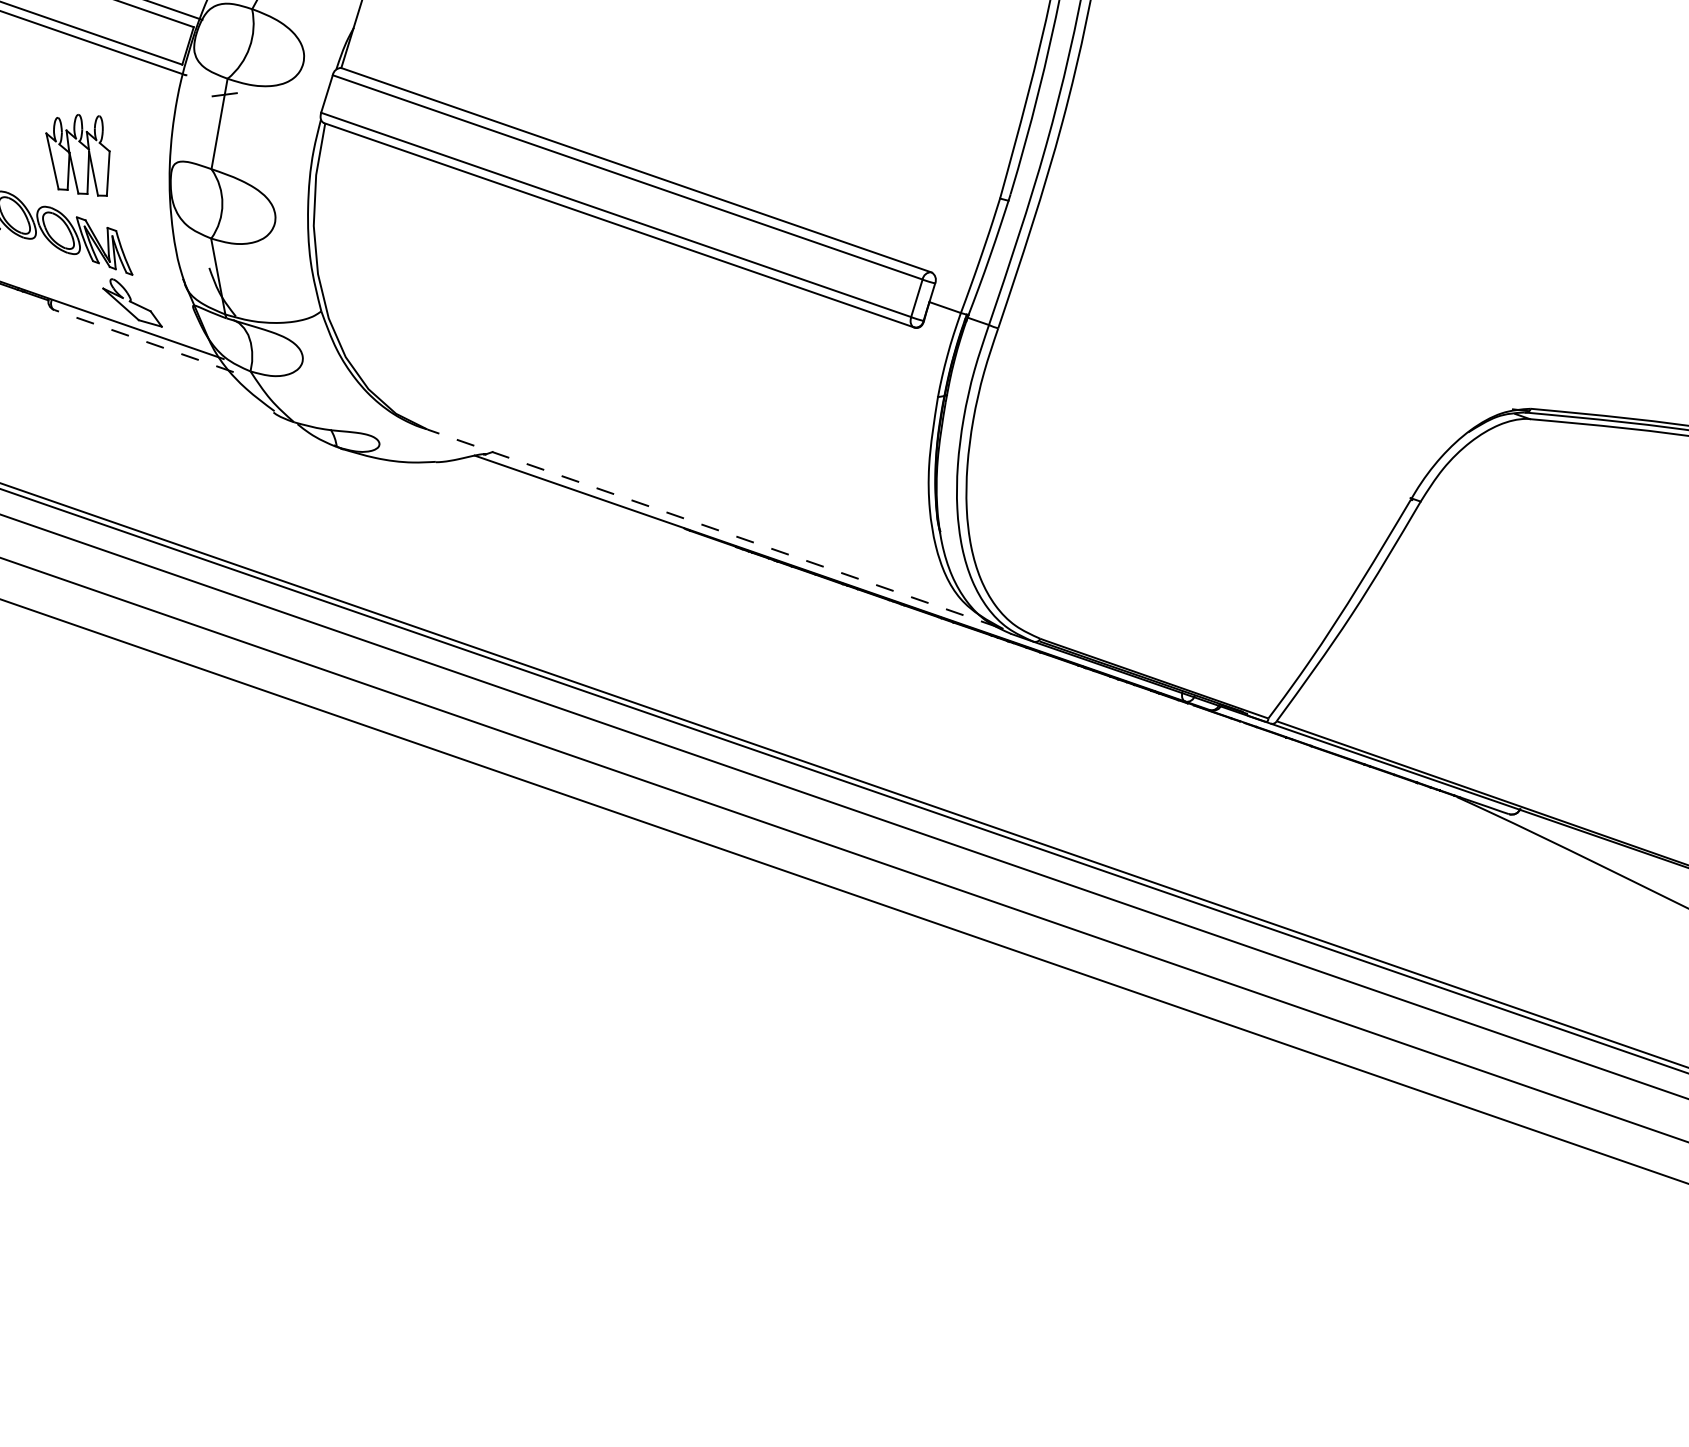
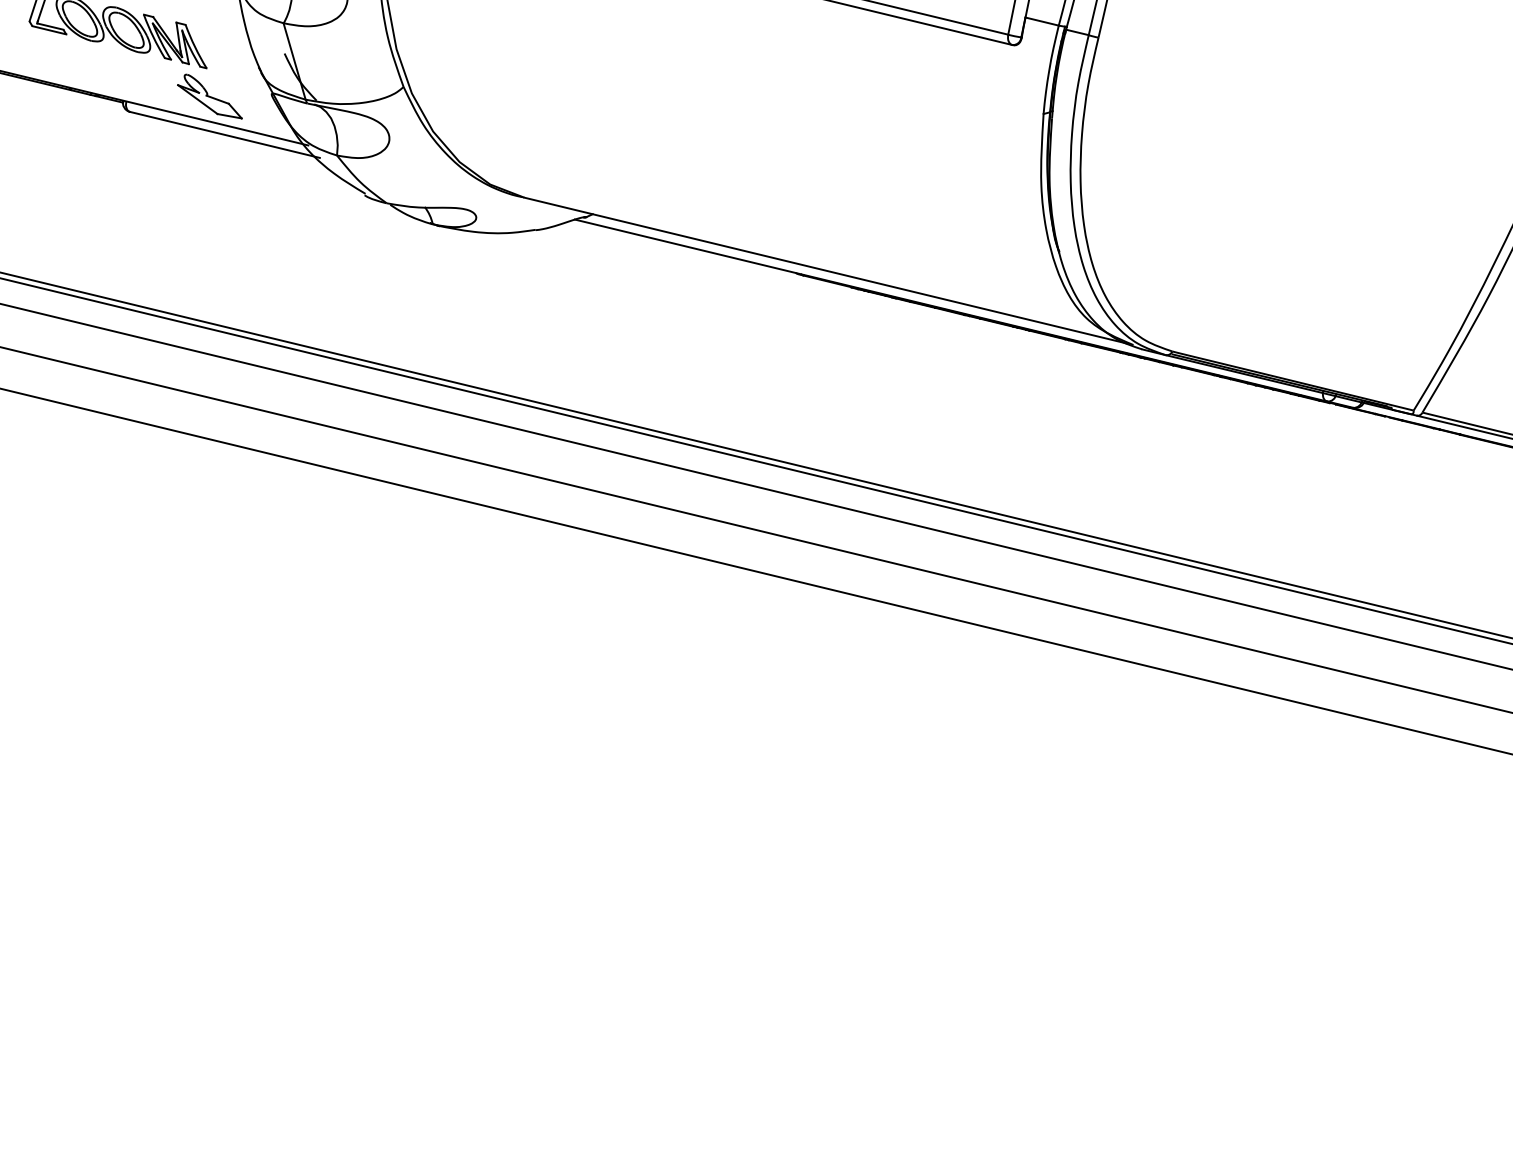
line: (144, 341) -> (225, 135), dashed -> solid
line: (713, 528) -> (826, 270), dashed -> solid

